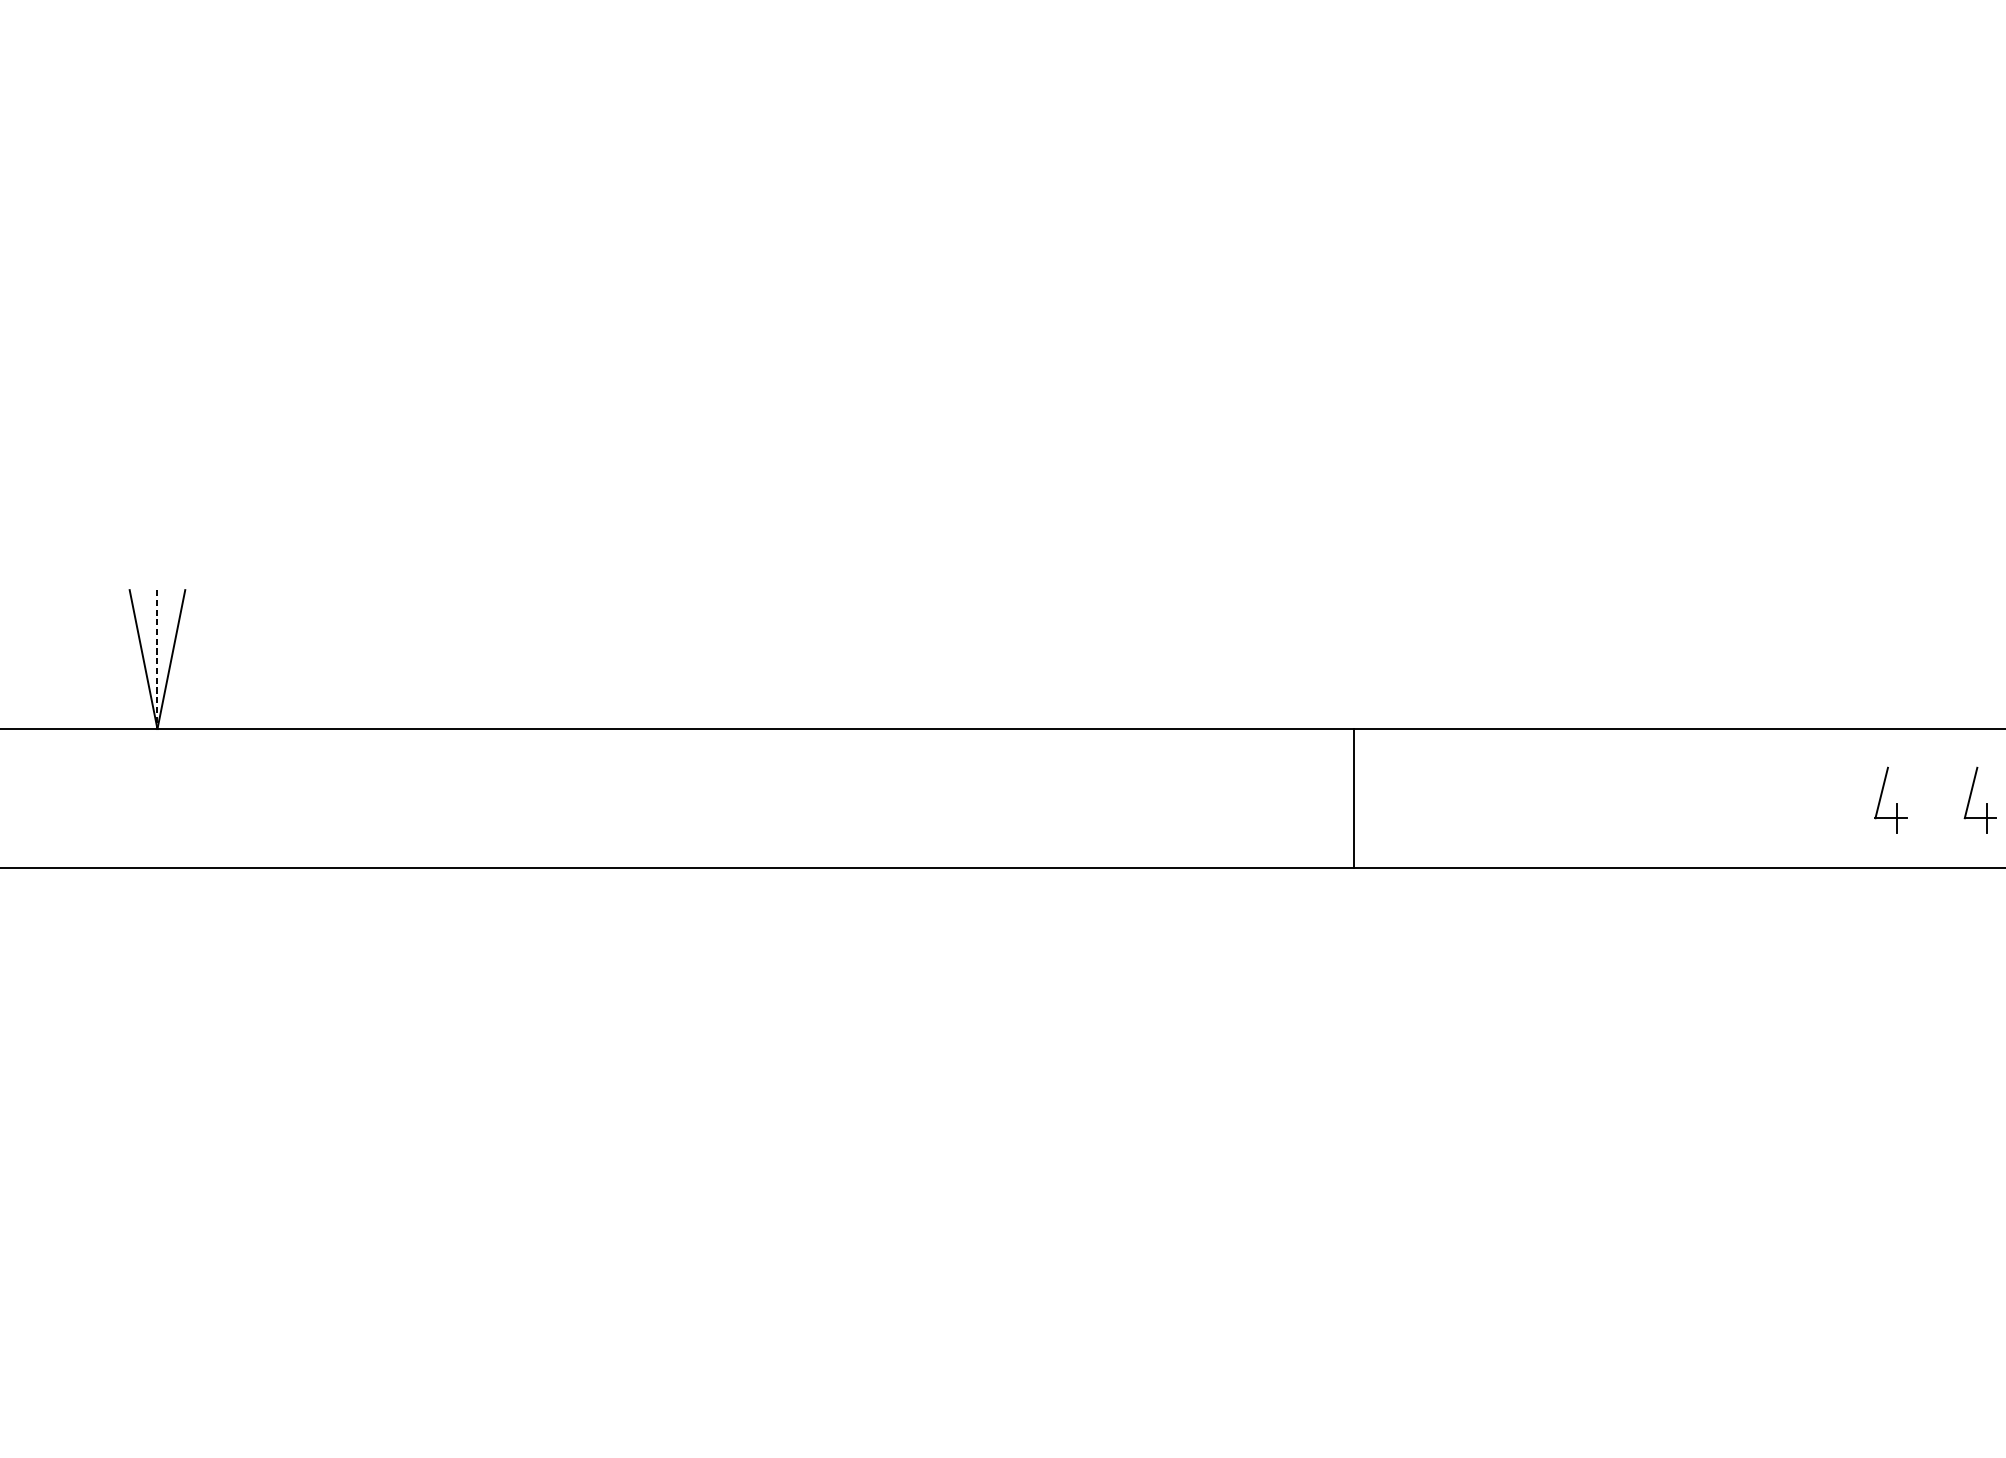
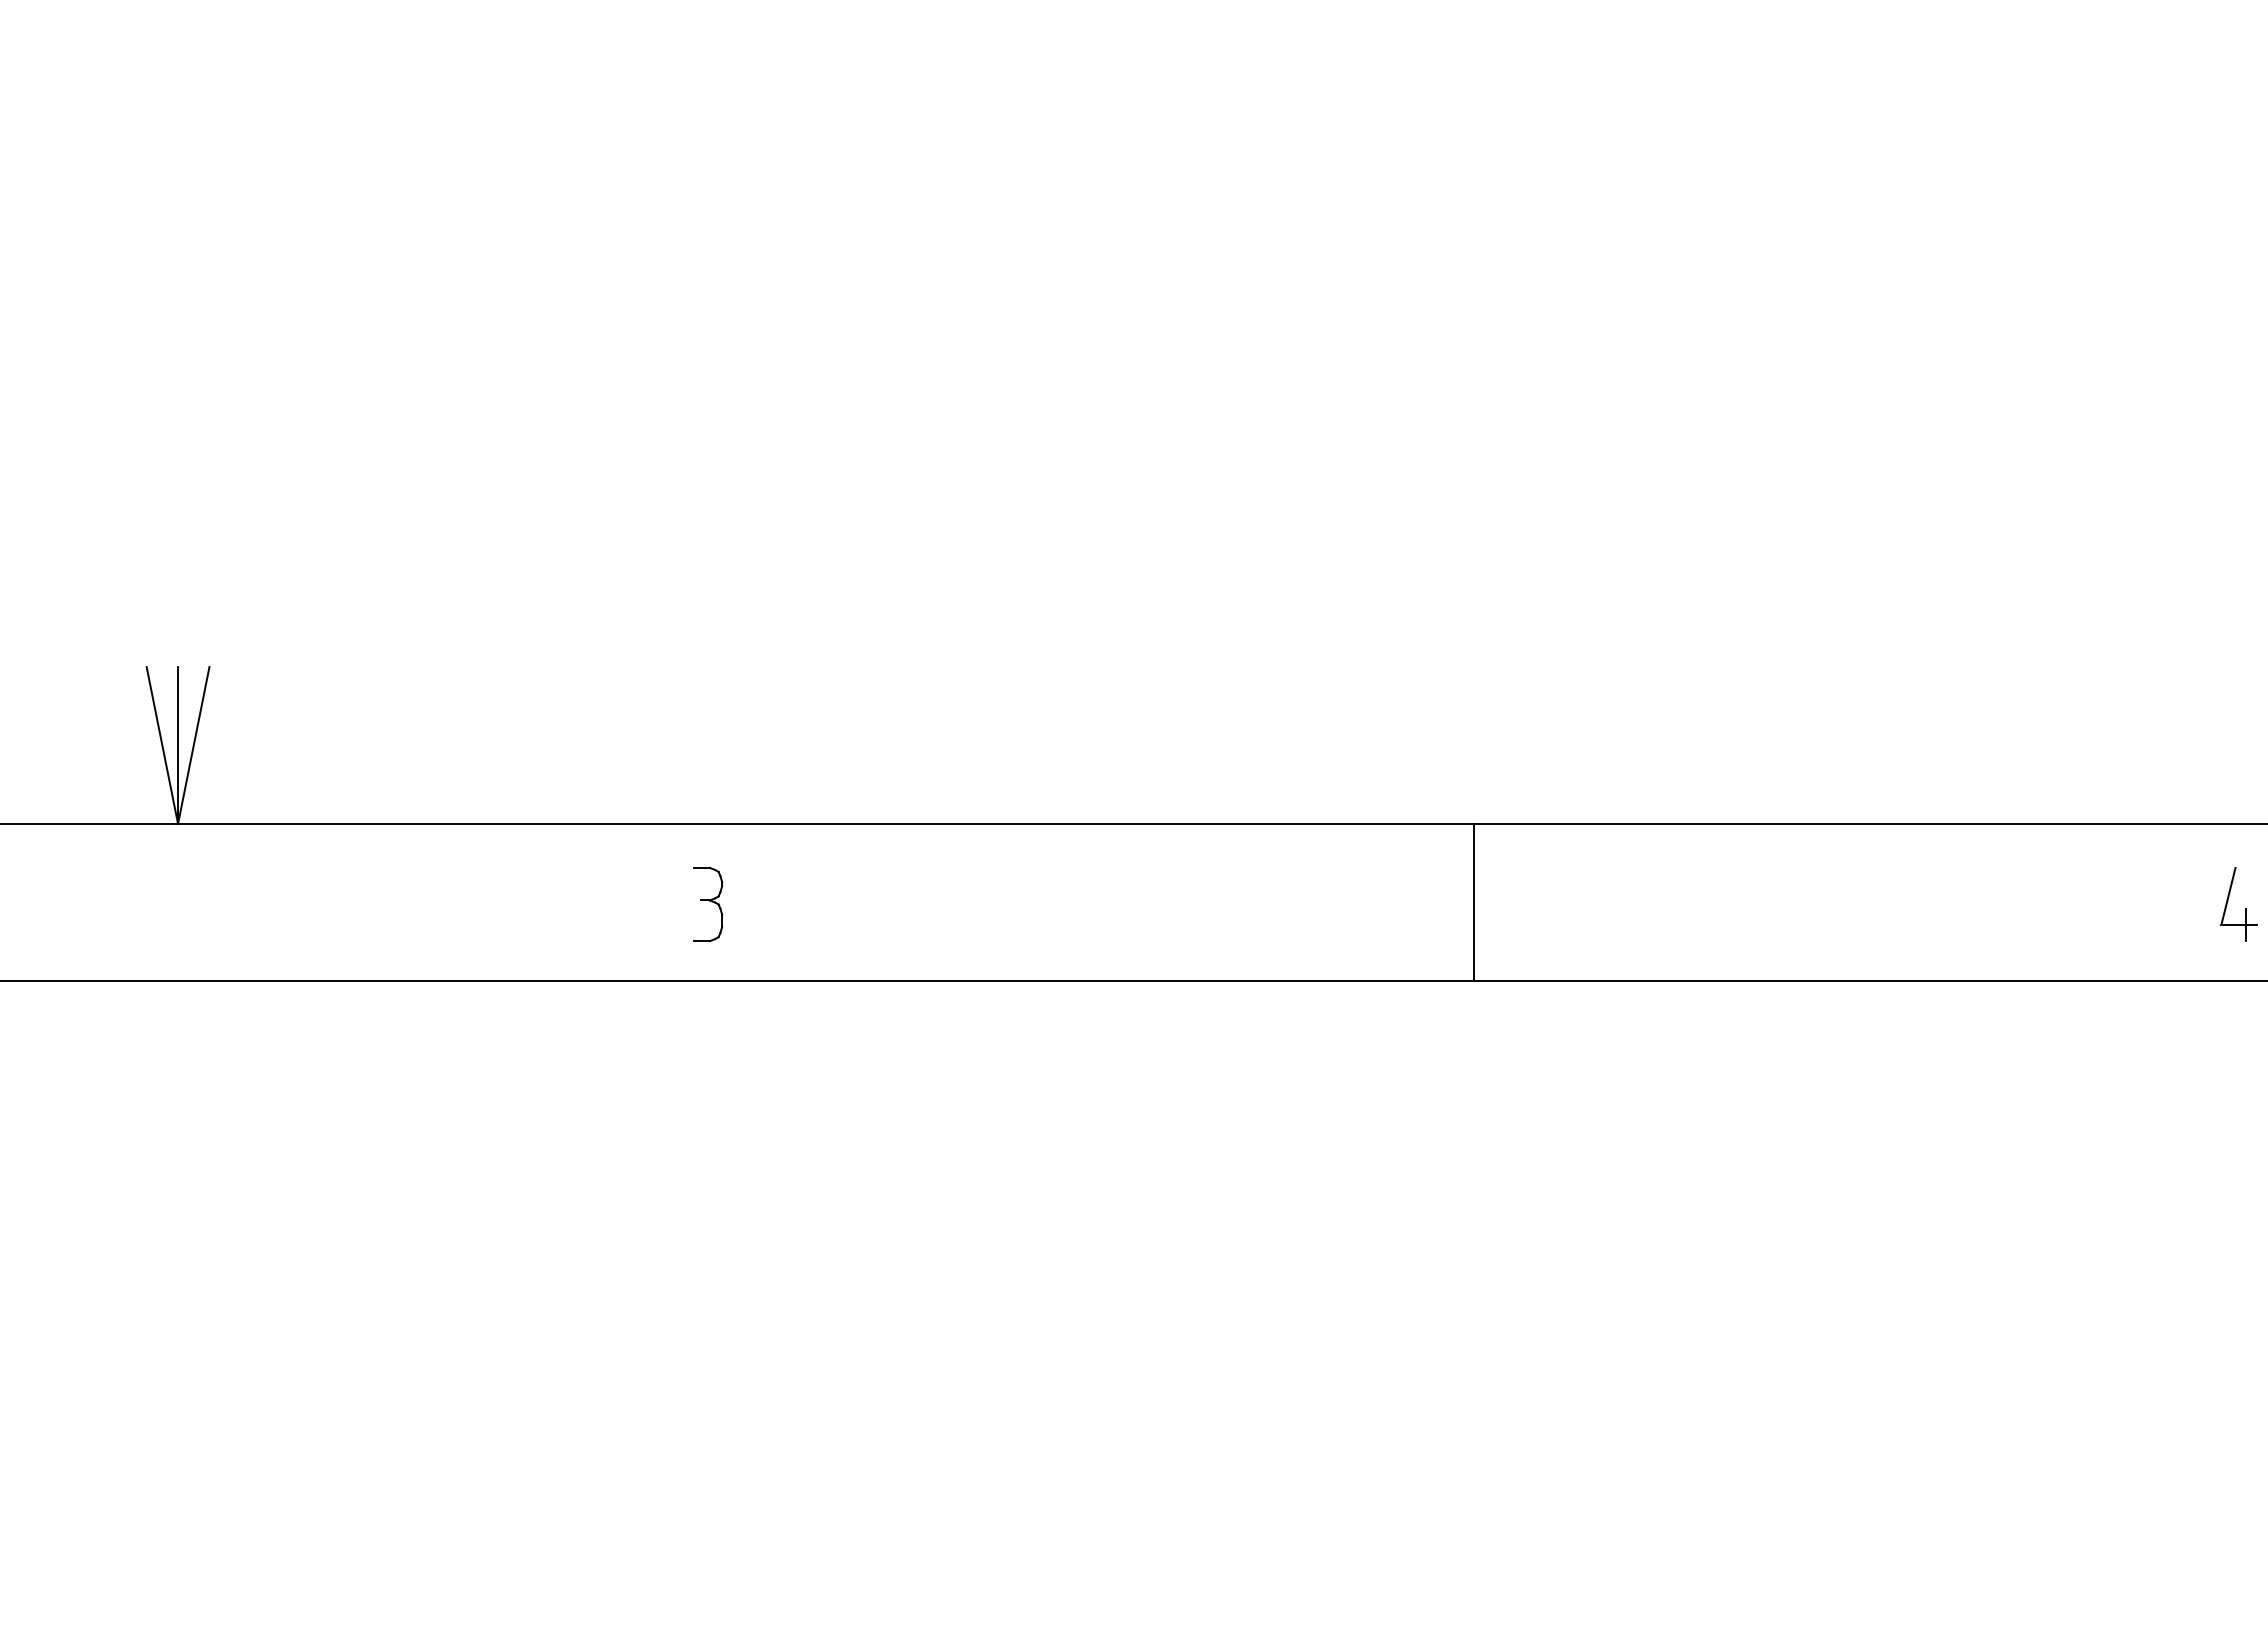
line: (157, 659) -> (178, 745), dashed -> solid
line: (1353, 798) -> (1473, 902), moved
part: (626, 800) -> (708, 904), added
part: (1896, 803) -> (2144, 908), removed

